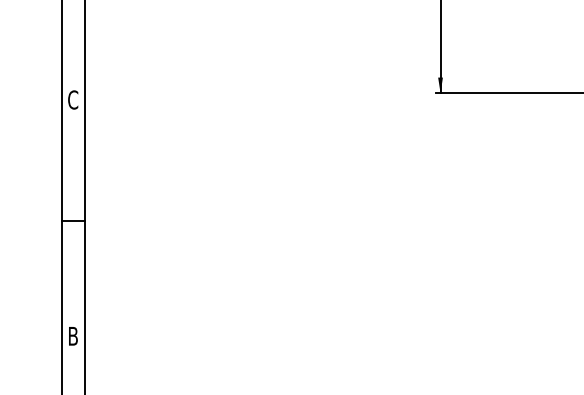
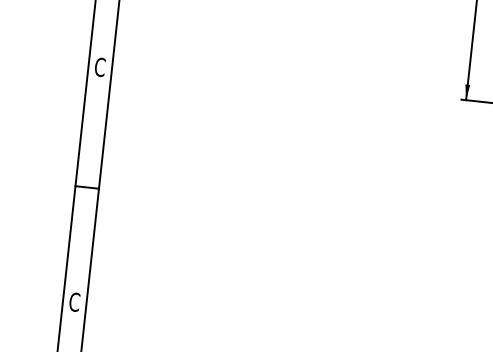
text: (73, 335) -> (75, 301), B -> C

